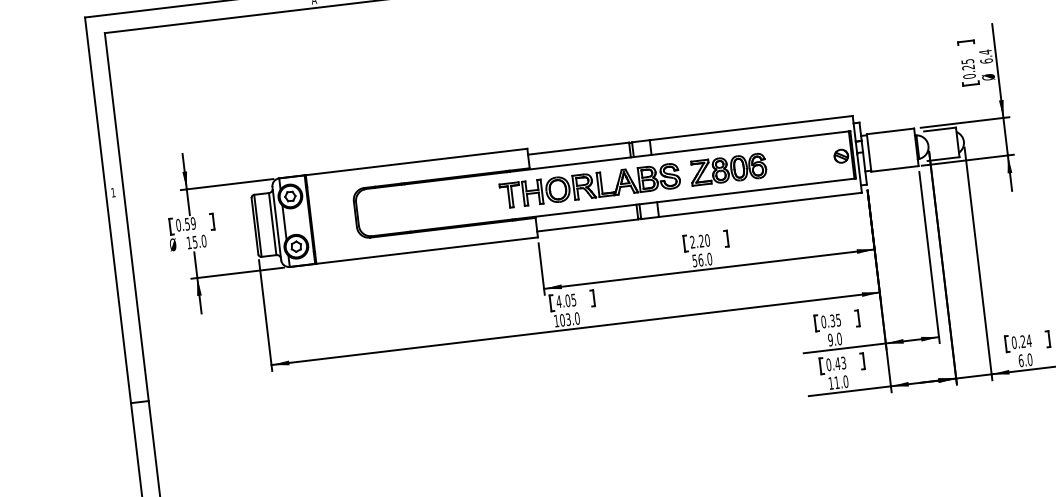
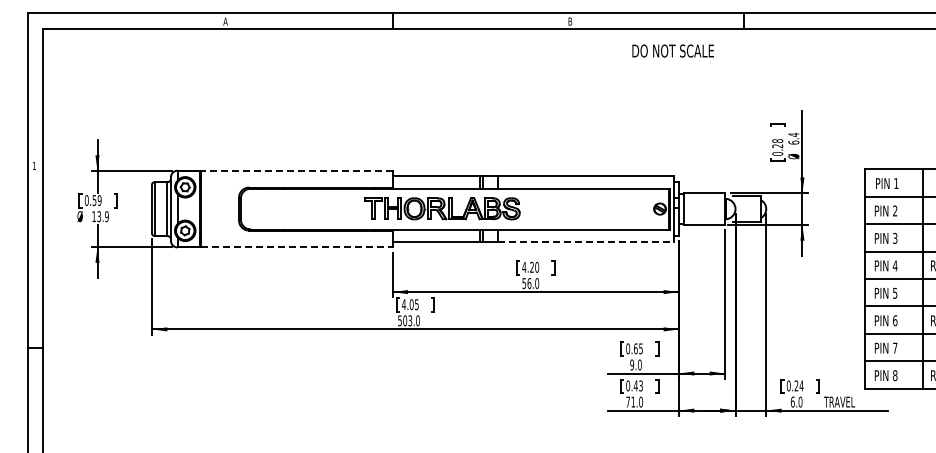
text: (967, 60) -> (777, 140), 0.25 -> 0.28
line: (416, 161) -> (296, 170), solid -> dashed
part: (728, 169) -> (562, 208), removed
line: (759, 205) -> (585, 242), solid -> dashed
text: (198, 241) -> (102, 216), 15.0 -> 13.9
text: (692, 241) -> (524, 266), 2.20 -> 4.20
line: (427, 250) -> (296, 247), solid -> dashed
text: (555, 320) -> (399, 320), 103.0 -> 503.0
text: (832, 320) -> (635, 348), 0.35 -> 0.65
text: (830, 382) -> (627, 401), 11.0 -> 71.0

